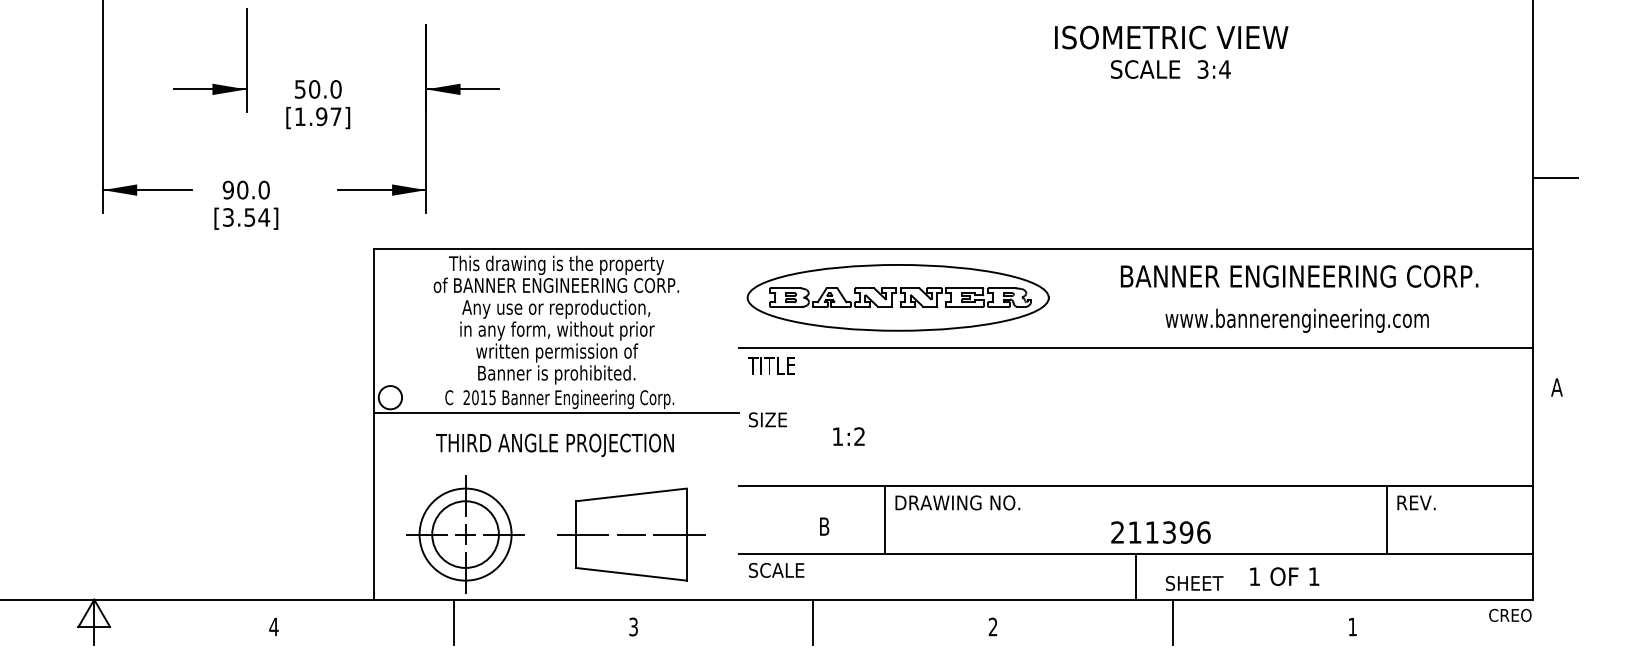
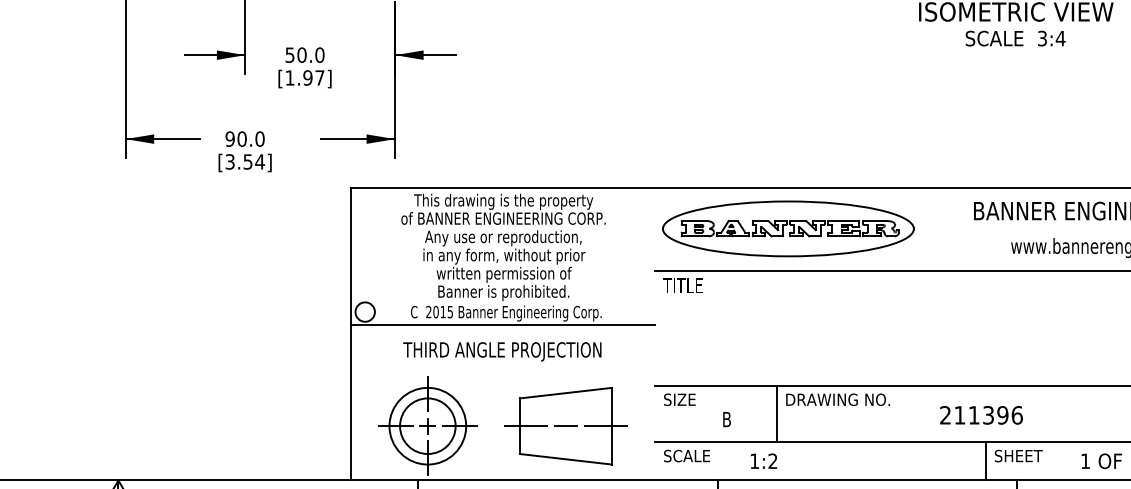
text: (767, 419) -> (679, 399), moved
text: (848, 436) -> (763, 461), moved
text: (1160, 532) -> (981, 415), moved
text: (1194, 583) -> (1018, 456), moved

